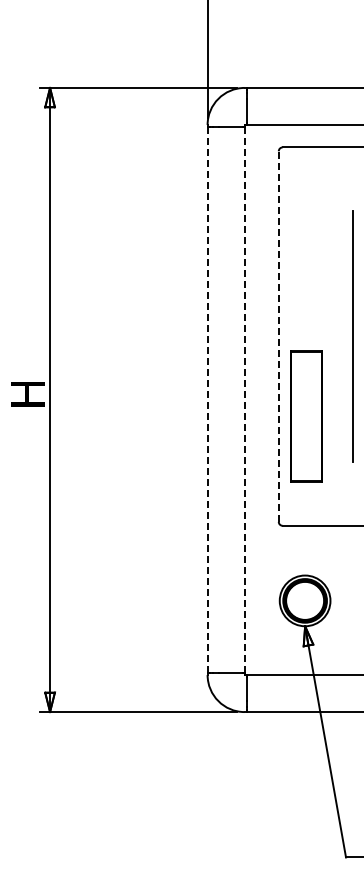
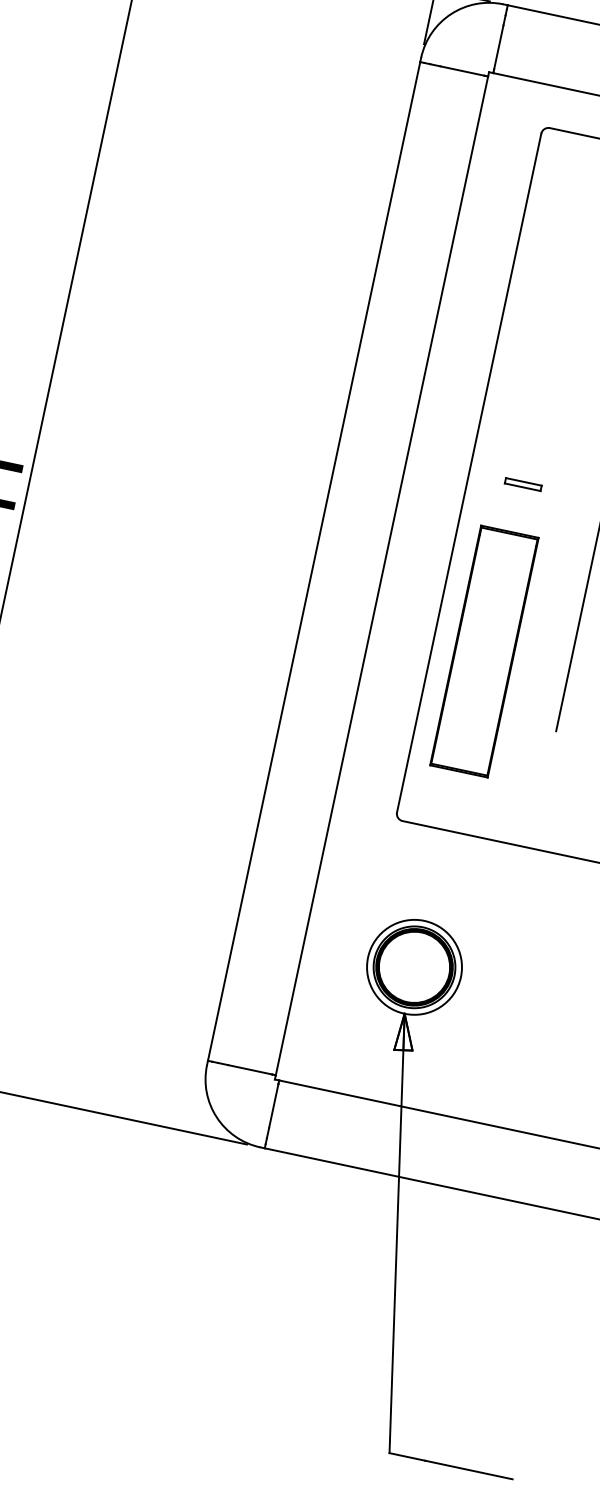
line: (308, 335) -> (524, 482), added
line: (278, 336) -> (468, 472), dashed -> solid
line: (207, 400) -> (313, 562), dashed -> solid
line: (244, 400) -> (381, 576), dashed -> solid
part: (306, 416) -> (484, 652), moved

